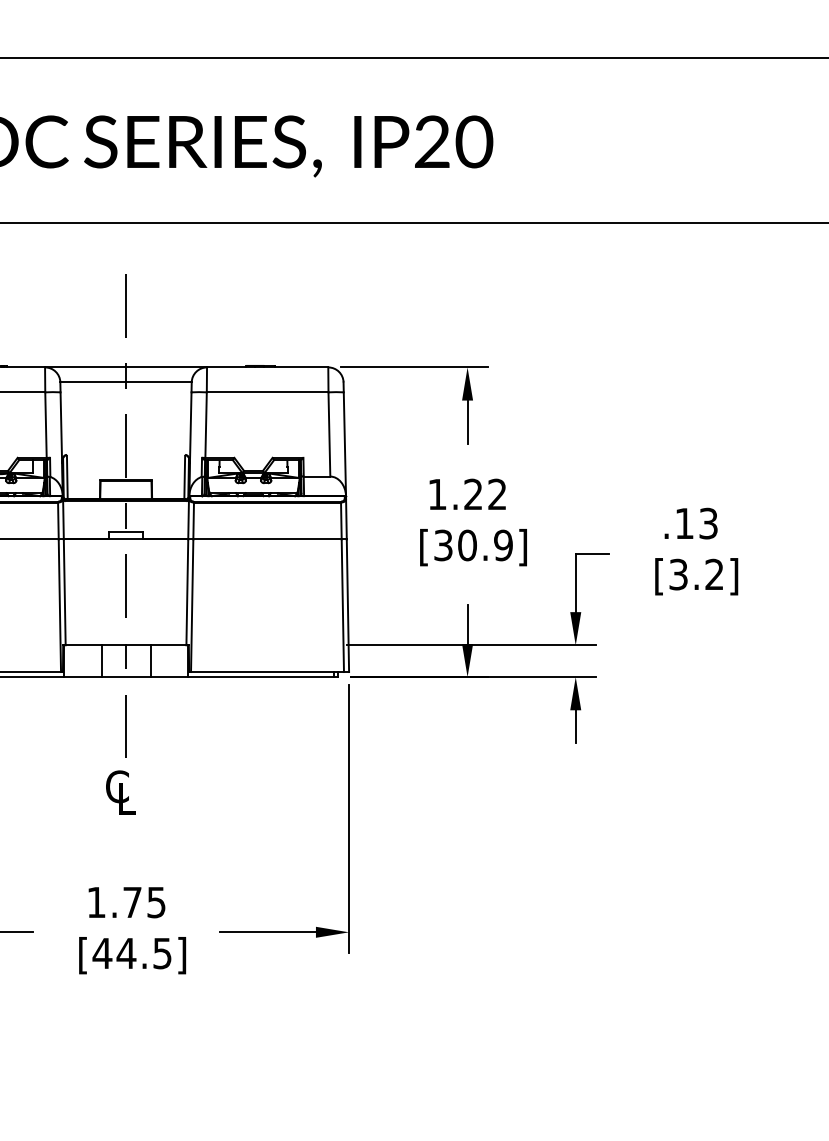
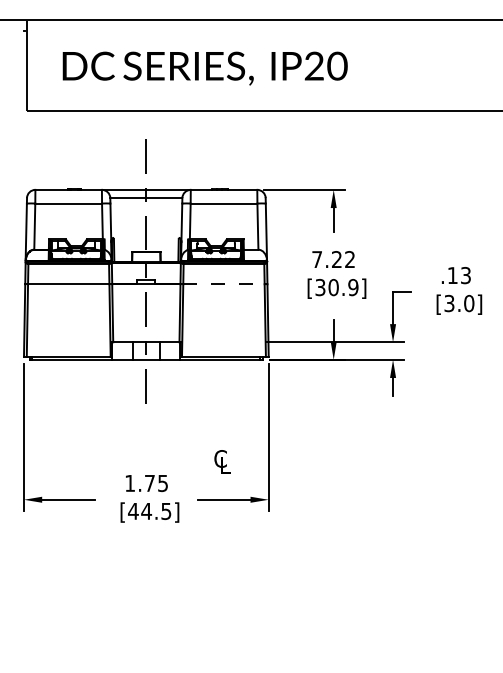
text: (436, 494) -> (316, 259), 1.22 -> 7.22
line: (266, 539) -> (223, 284), solid -> dashed
text: (715, 574) -> (469, 303), [3.2] -> [3.0]
text: (120, 791) -> (222, 461), moved

